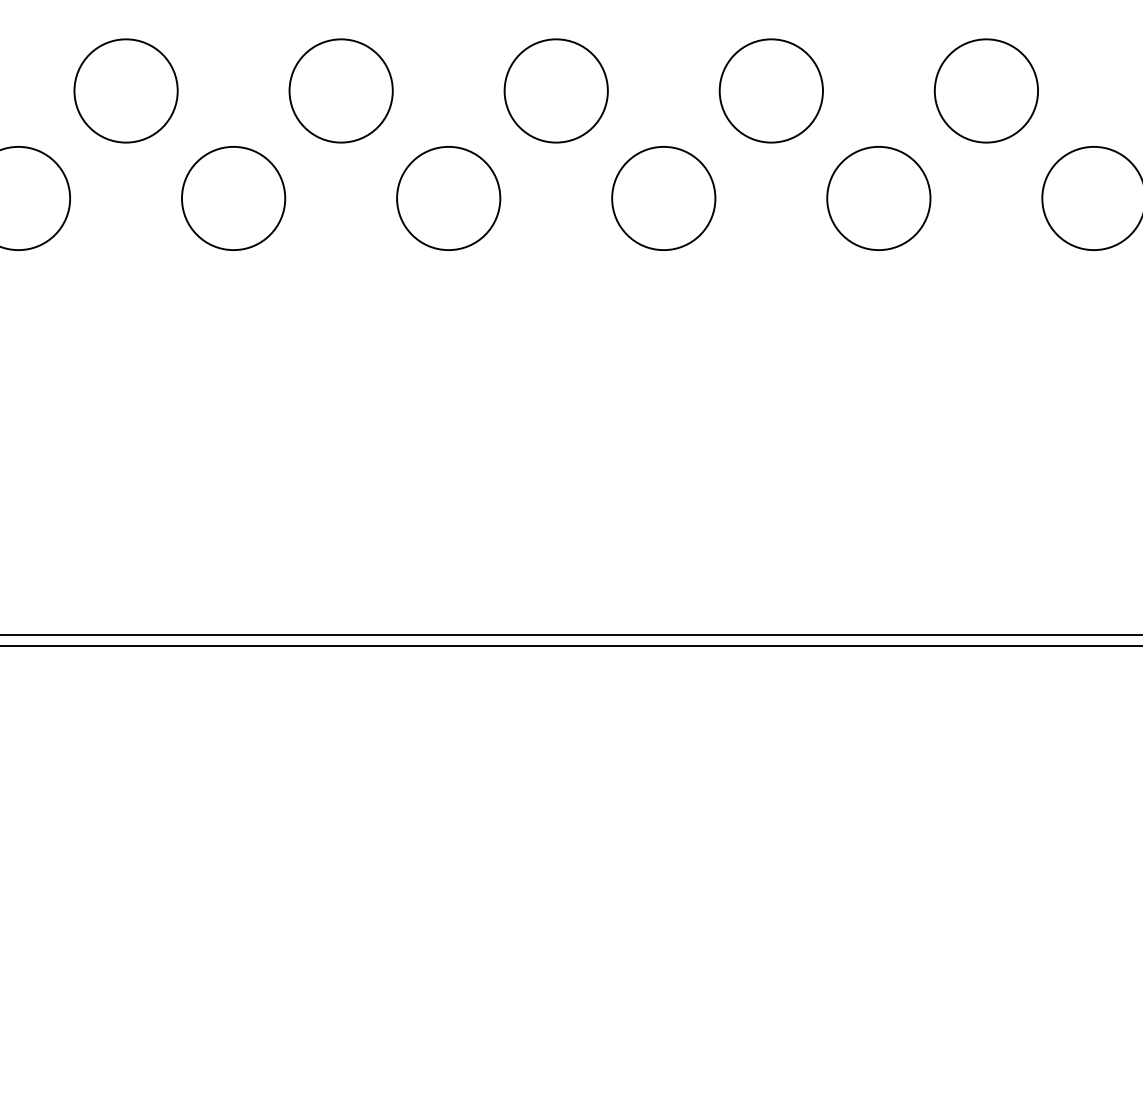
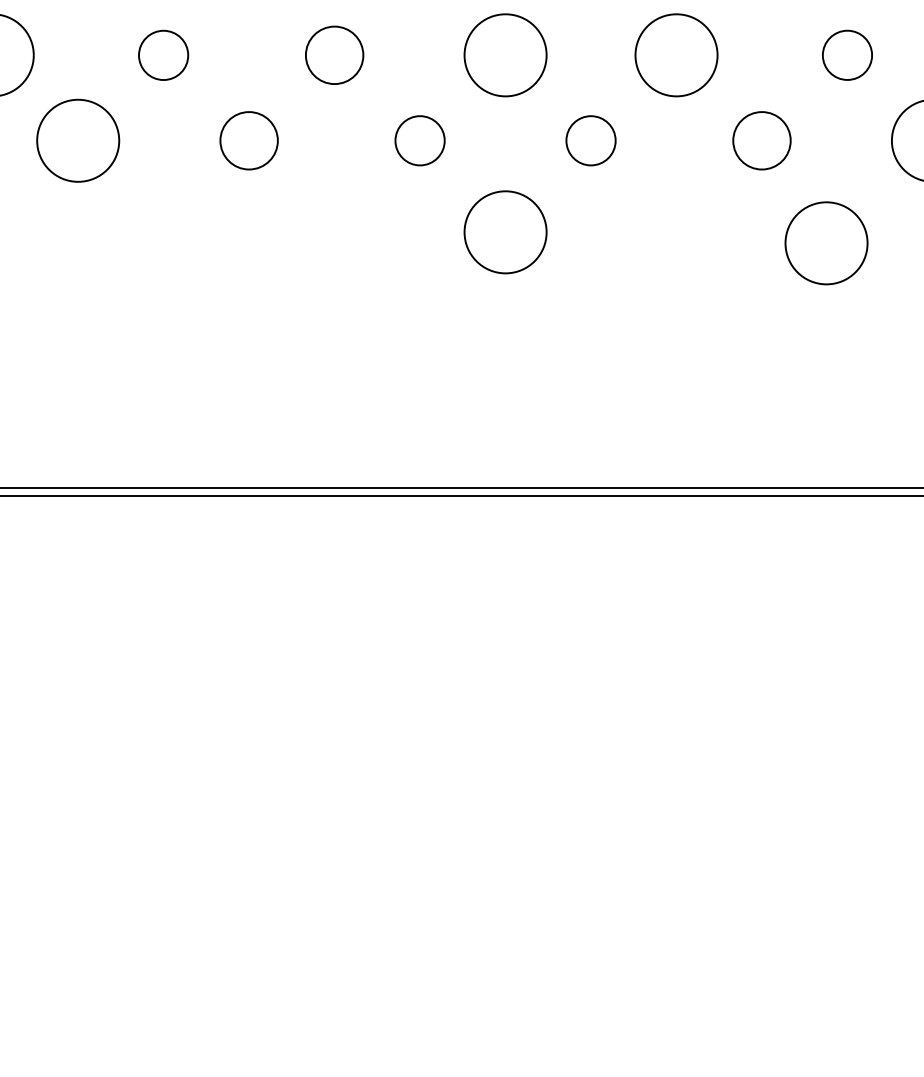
circle: (125, 91) -> (163, 55), size x0.6
circle: (340, 91) -> (334, 55), size x0.7
circle: (986, 91) -> (847, 55), size x0.6
circle: (234, 198) -> (249, 140), size x0.7
circle: (449, 198) -> (420, 140), size x0.6
circle: (664, 198) -> (591, 140), size x0.6
circle: (878, 198) -> (761, 140), size x0.7
circle: (556, 313) -> (505, 232), added
circle: (960, 327) -> (826, 243), added

